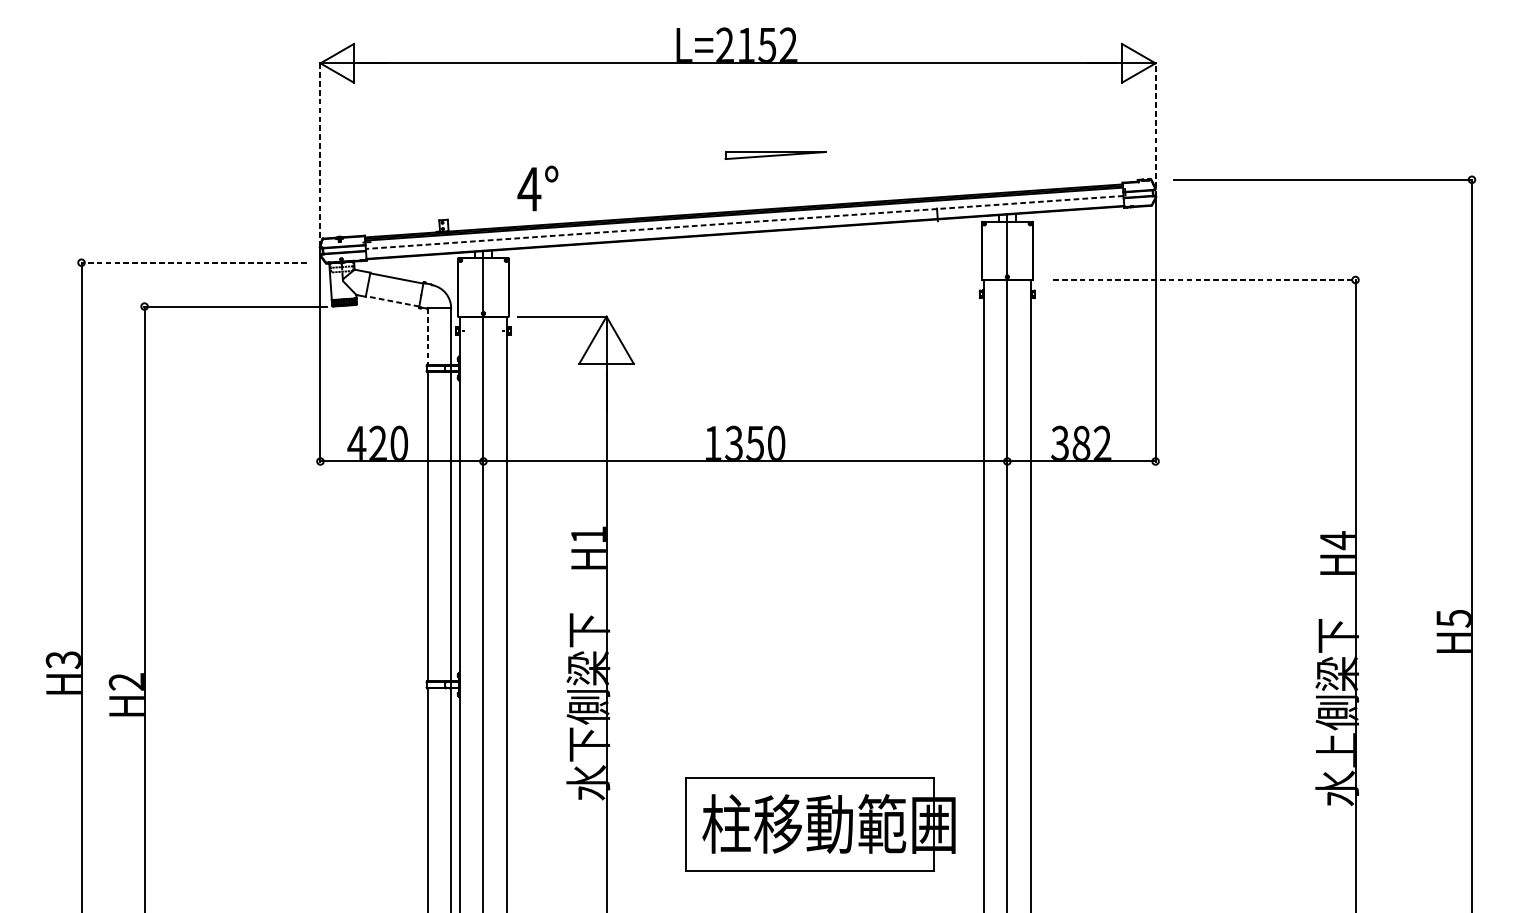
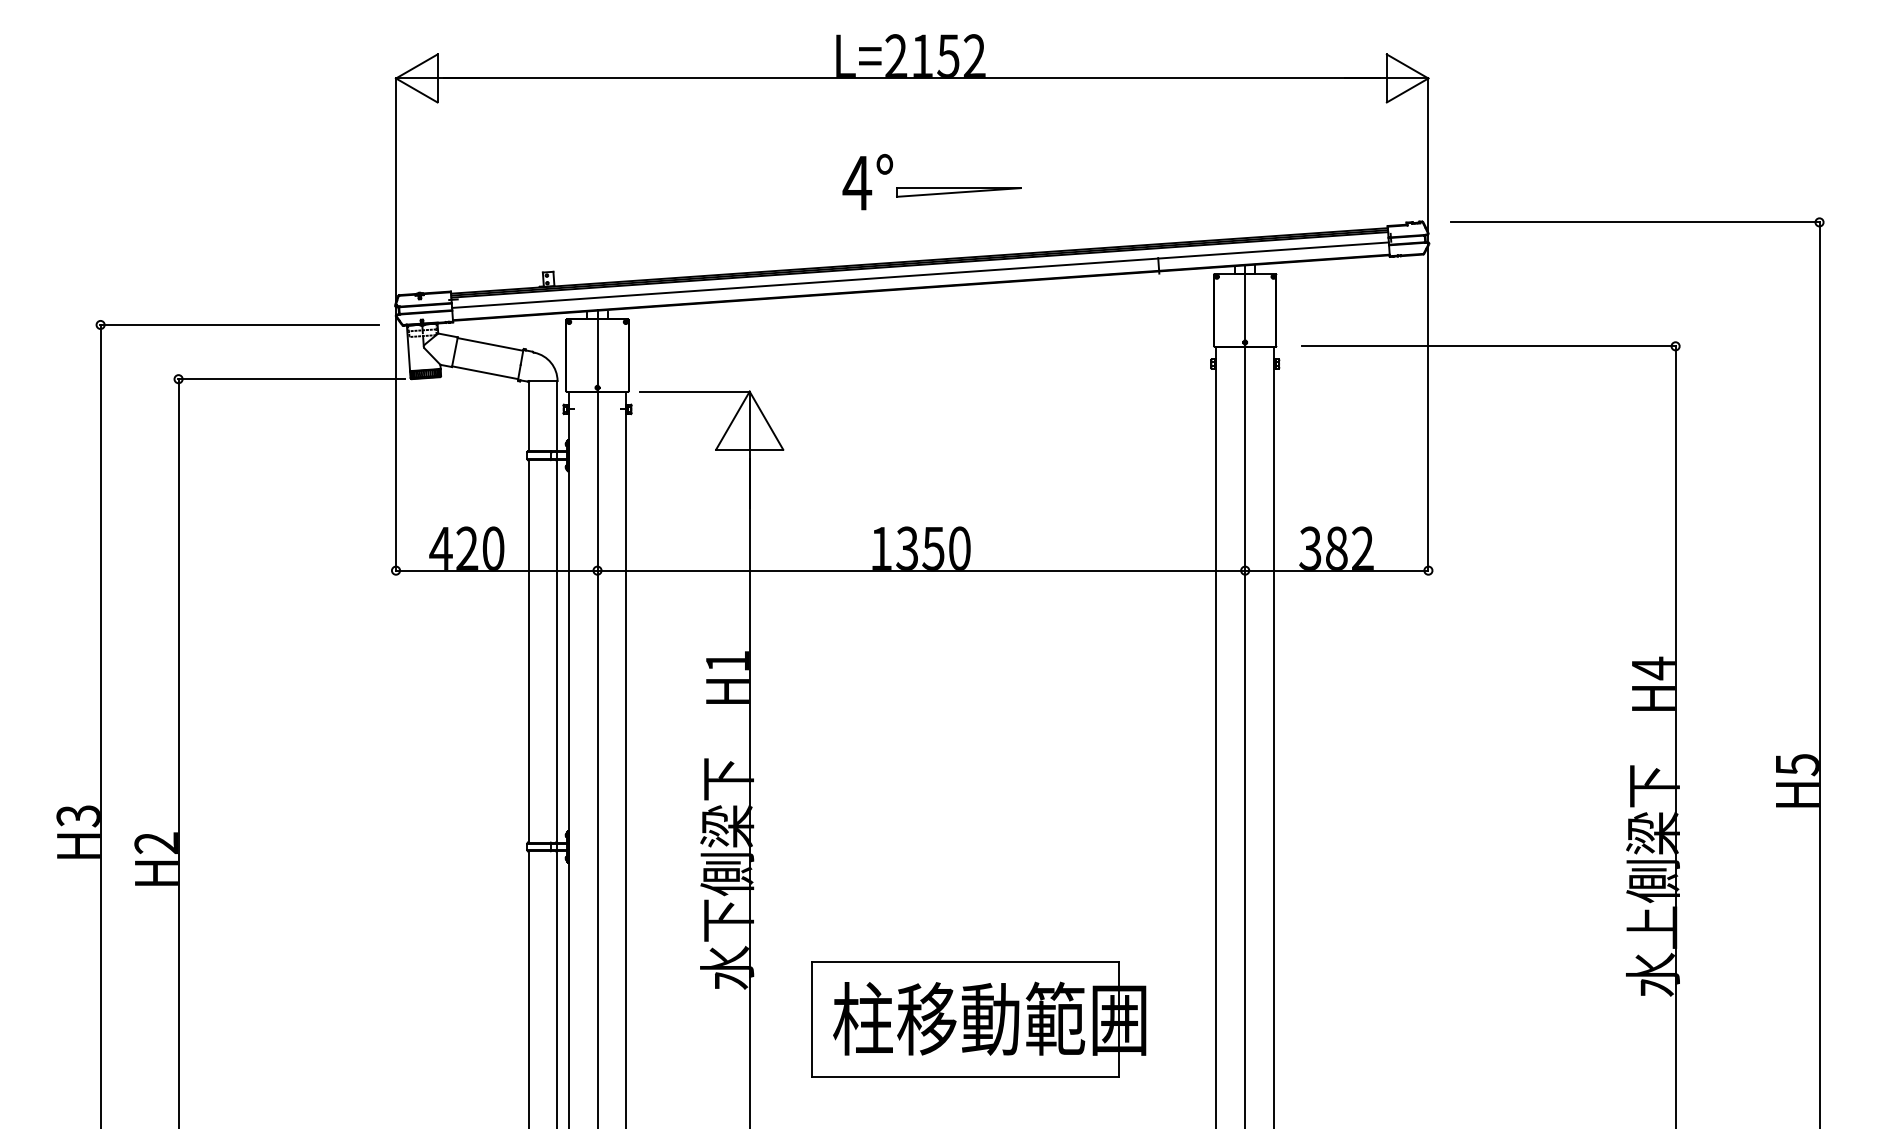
line: (1155, 129) -> (1428, 160), dashed -> solid
line: (320, 154) -> (396, 191), dashed -> solid
text: (537, 188) -> (867, 182), moved
line: (744, 222) -> (920, 275), dashed -> solid
line: (193, 262) -> (239, 324), dashed -> solid
line: (1204, 280) -> (1489, 346), dashed -> solid
line: (392, 301) -> (485, 372), dashed -> solid
line: (427, 336) -> (528, 416), dashed -> solid
part: (819, 824) -> (978, 1019), moved

